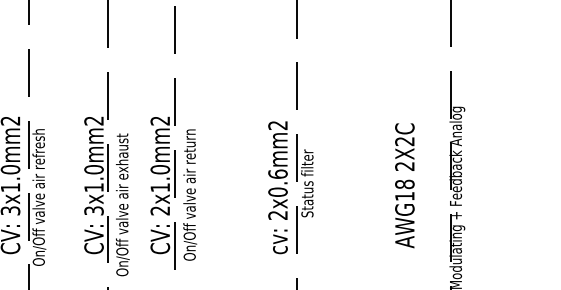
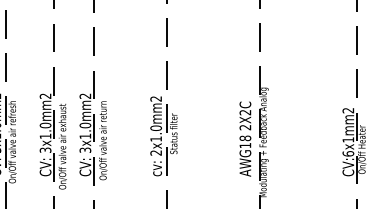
text: (276, 182) -> (155, 133), 2x0.6mm2 -> 2x1.0mm2
text: (405, 184) -> (245, 138), moved
text: (160, 209) -> (85, 149), 2x1.0mm2 -> 3x1.0mm2

